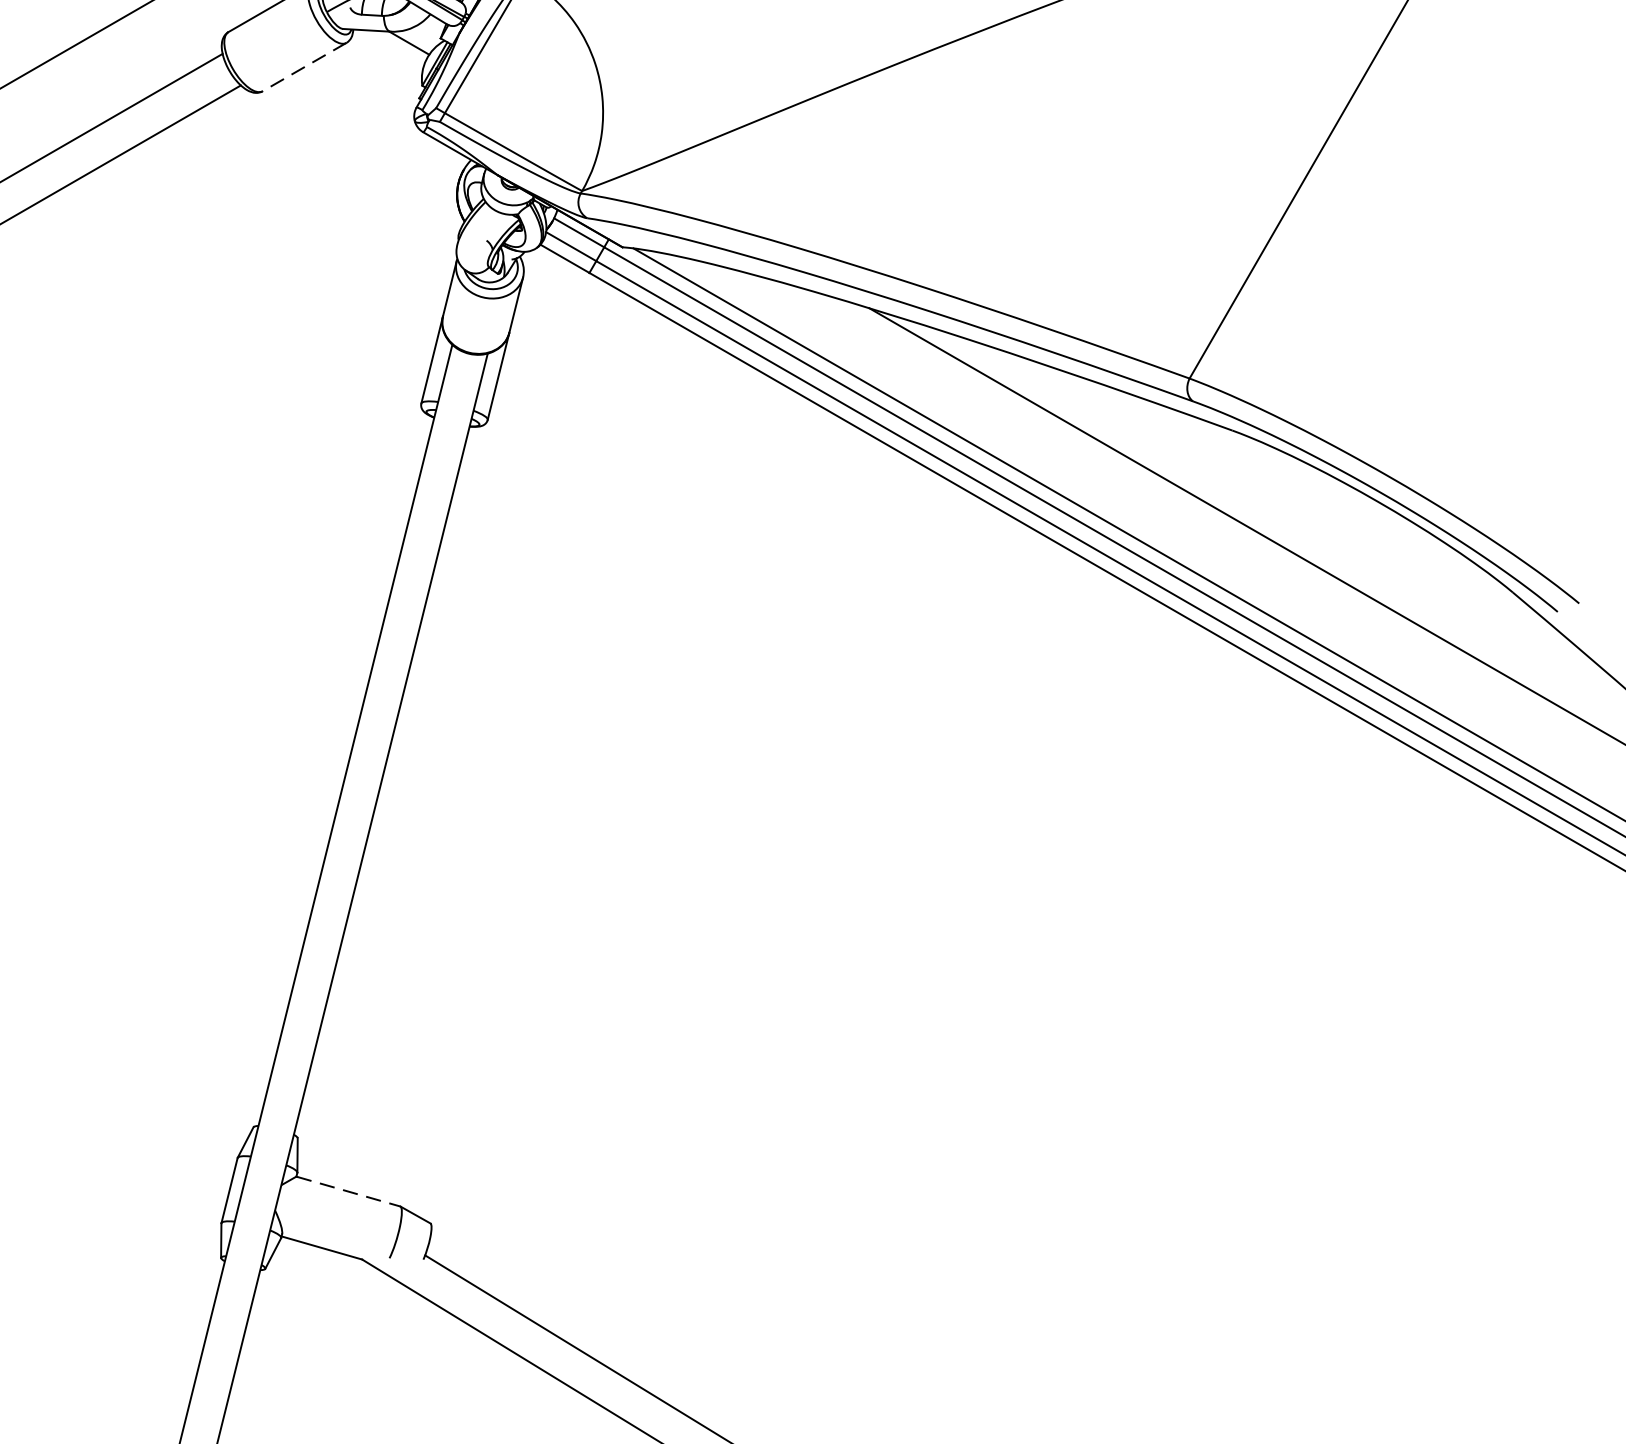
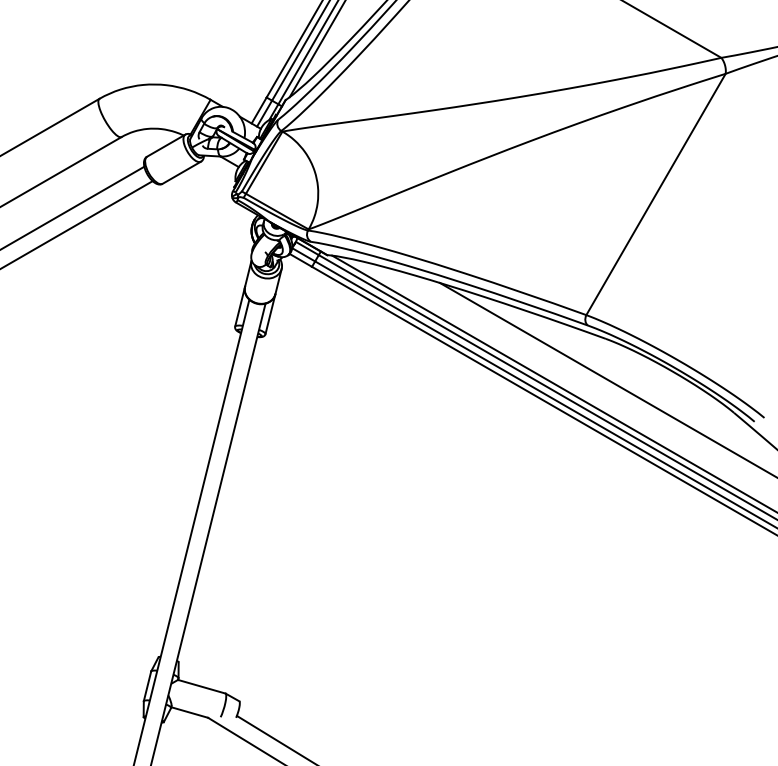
line: (303, 68) -> (181, 173), dashed -> solid
line: (347, 1191) -> (201, 686), dashed -> solid

